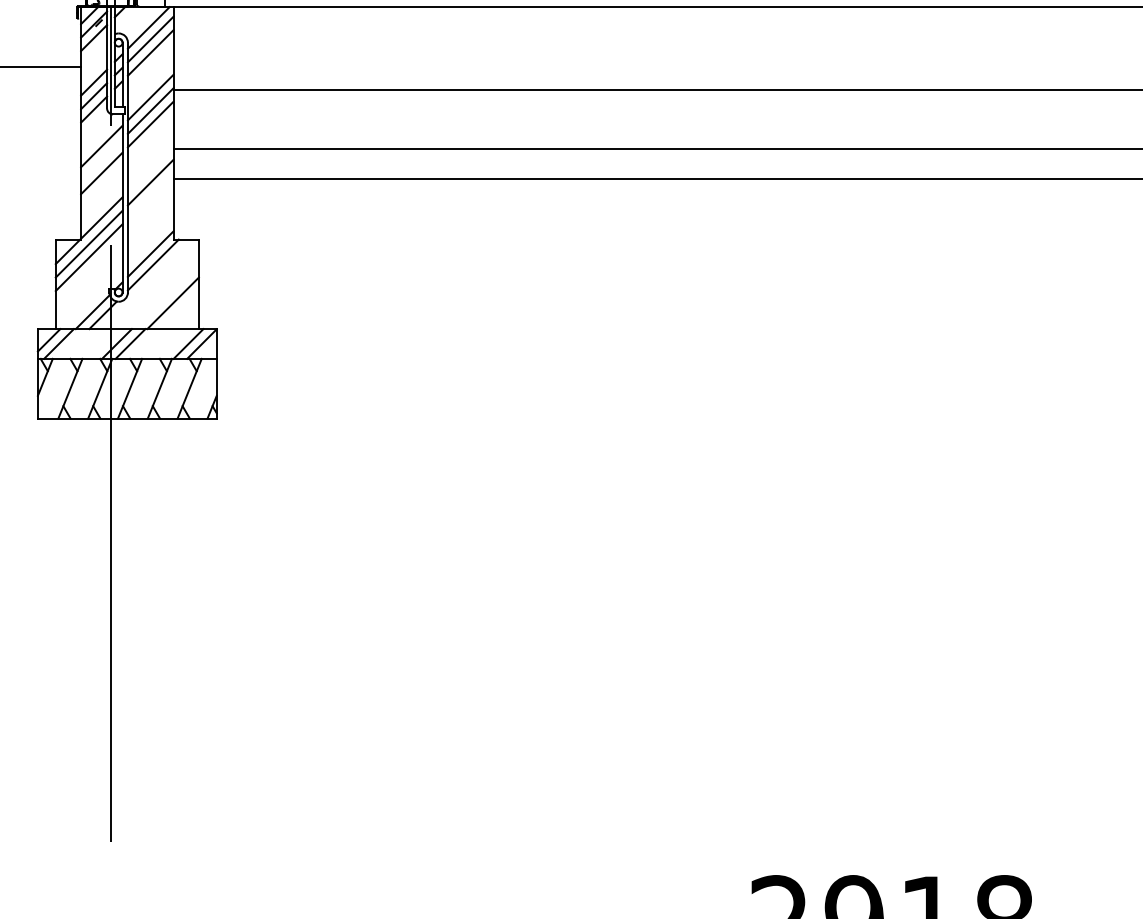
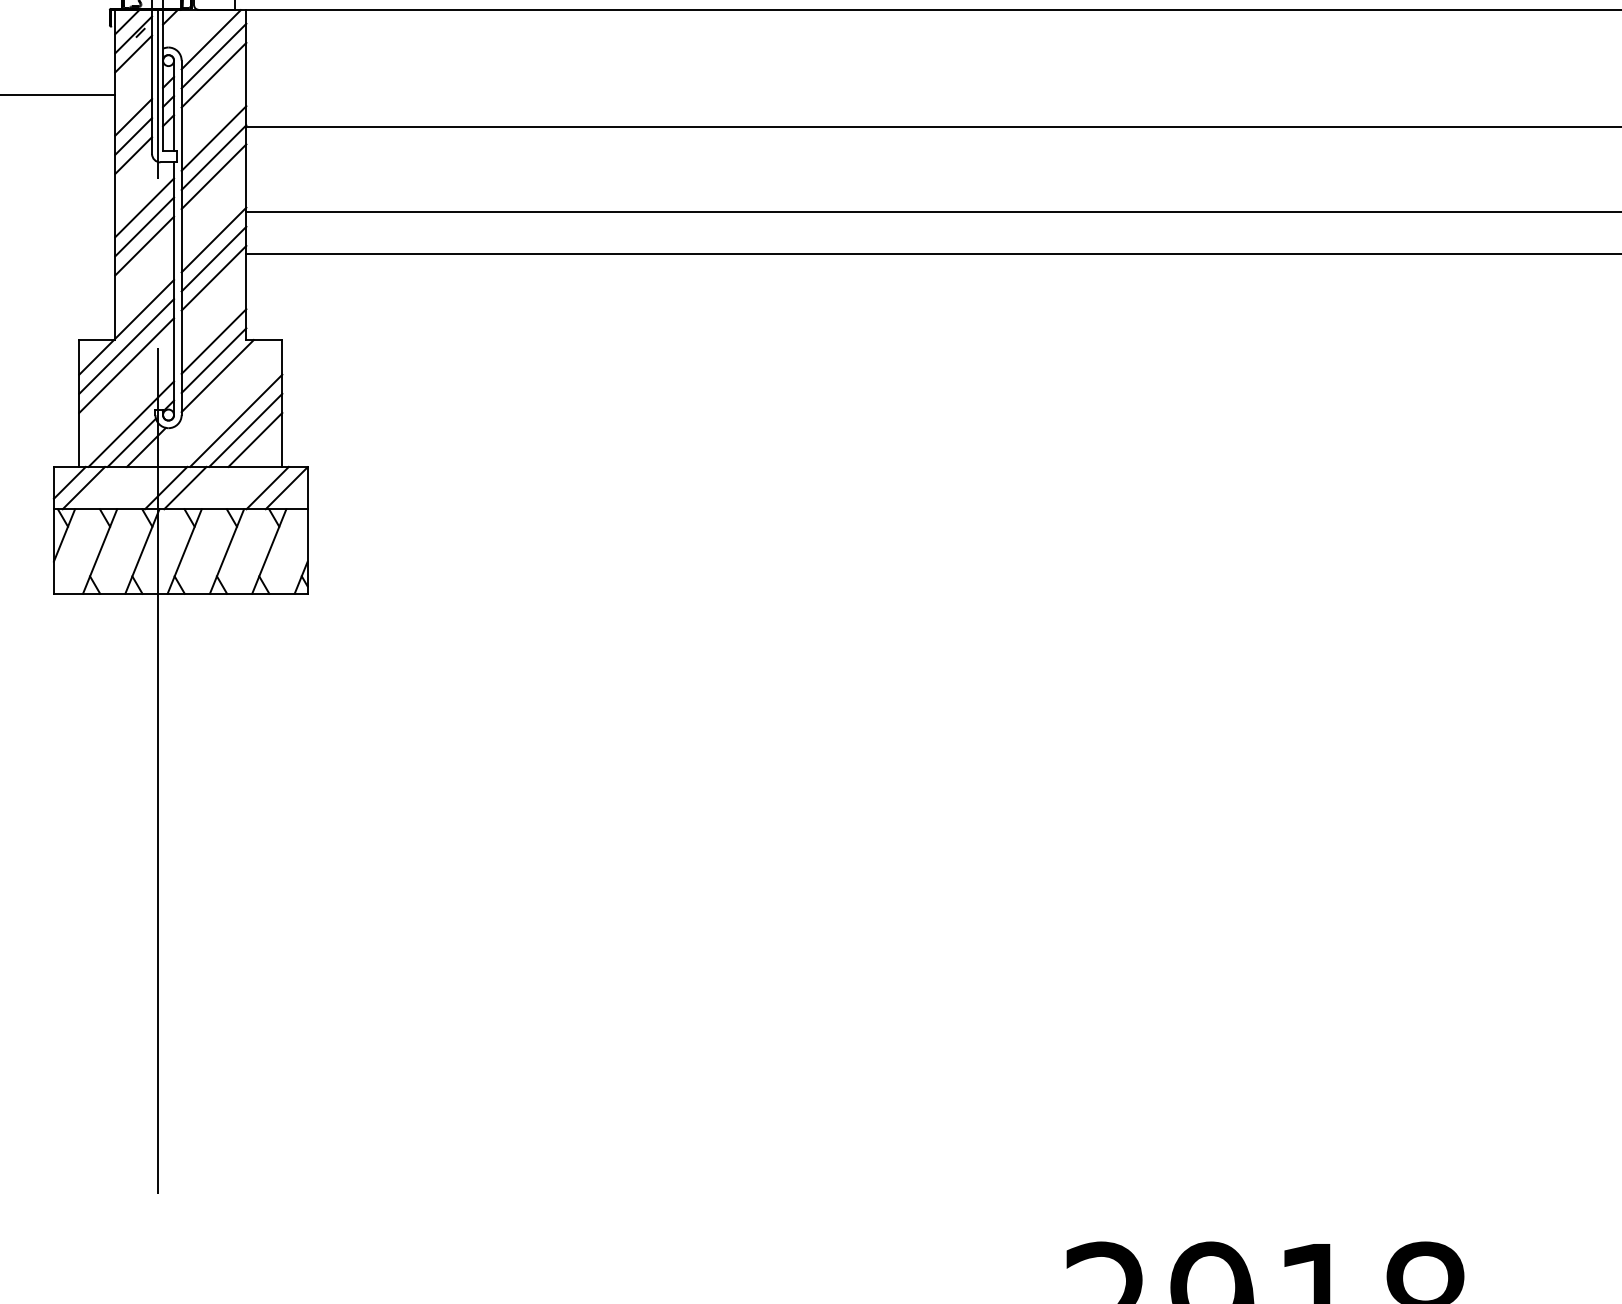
line: (101, 159) -> (144, 226), added
line: (150, 168) -> (213, 239), added
line: (150, 195) -> (213, 277), added
line: (150, 240) -> (213, 341), added
line: (166, 296) -> (236, 420), added
line: (92, 298) -> (131, 423), added
line: (179, 309) -> (255, 439), added

